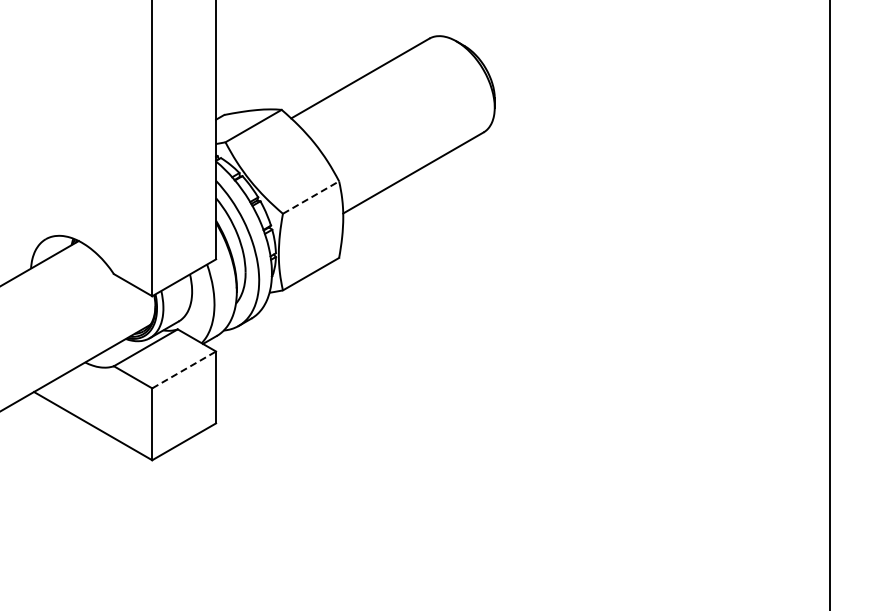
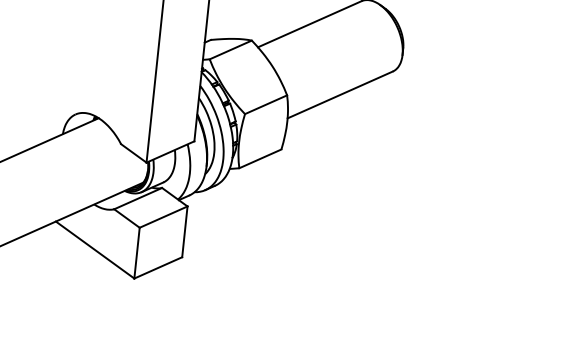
line: (311, 197) -> (266, 104), dashed -> solid
line: (184, 369) -> (163, 216), dashed -> solid

